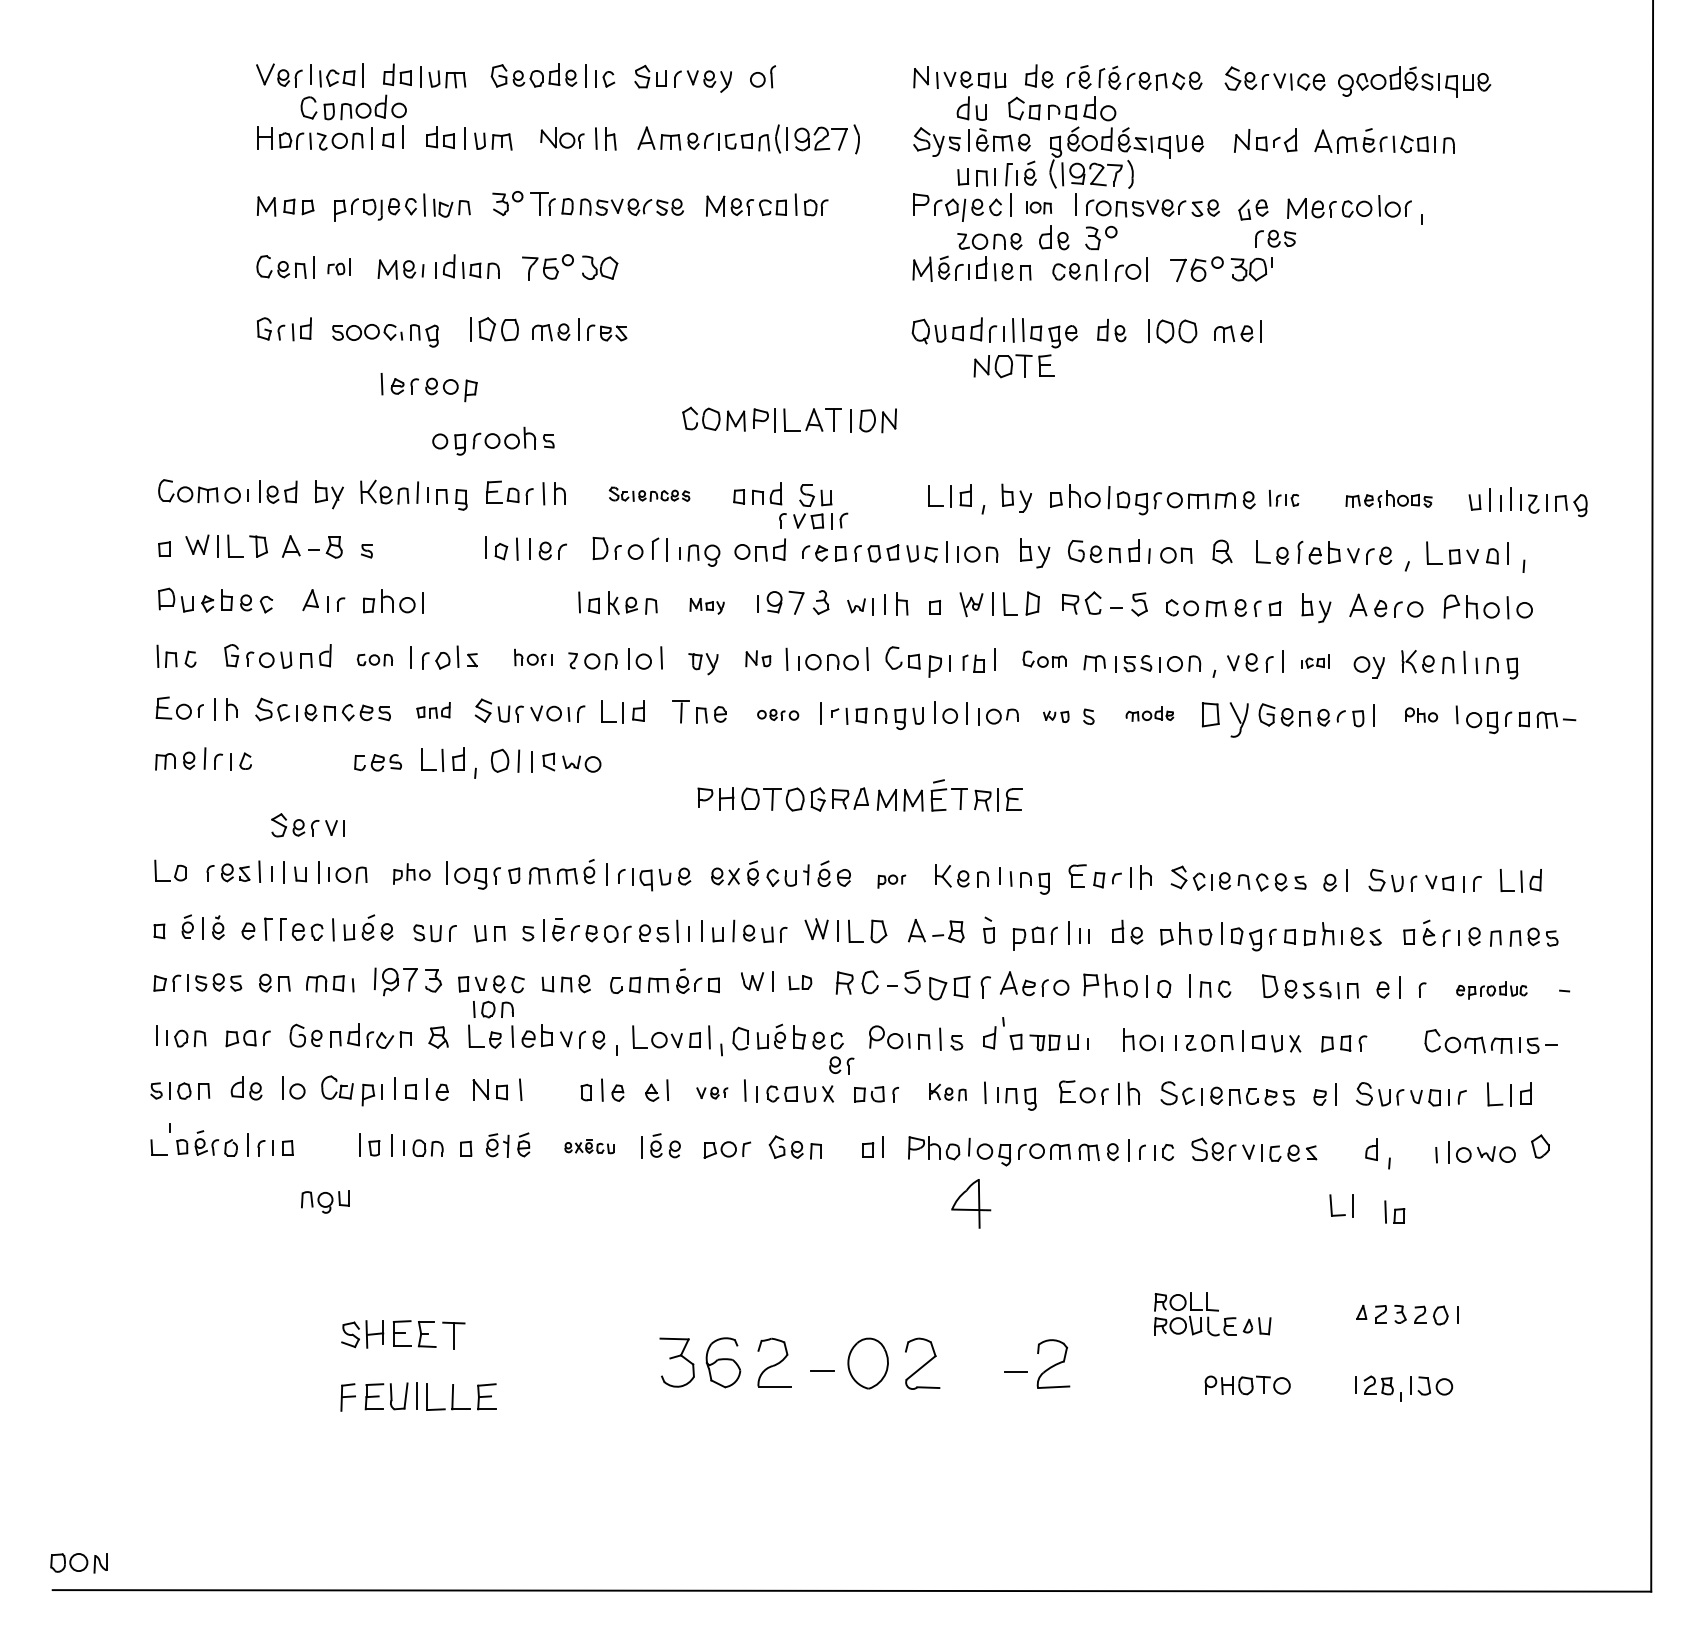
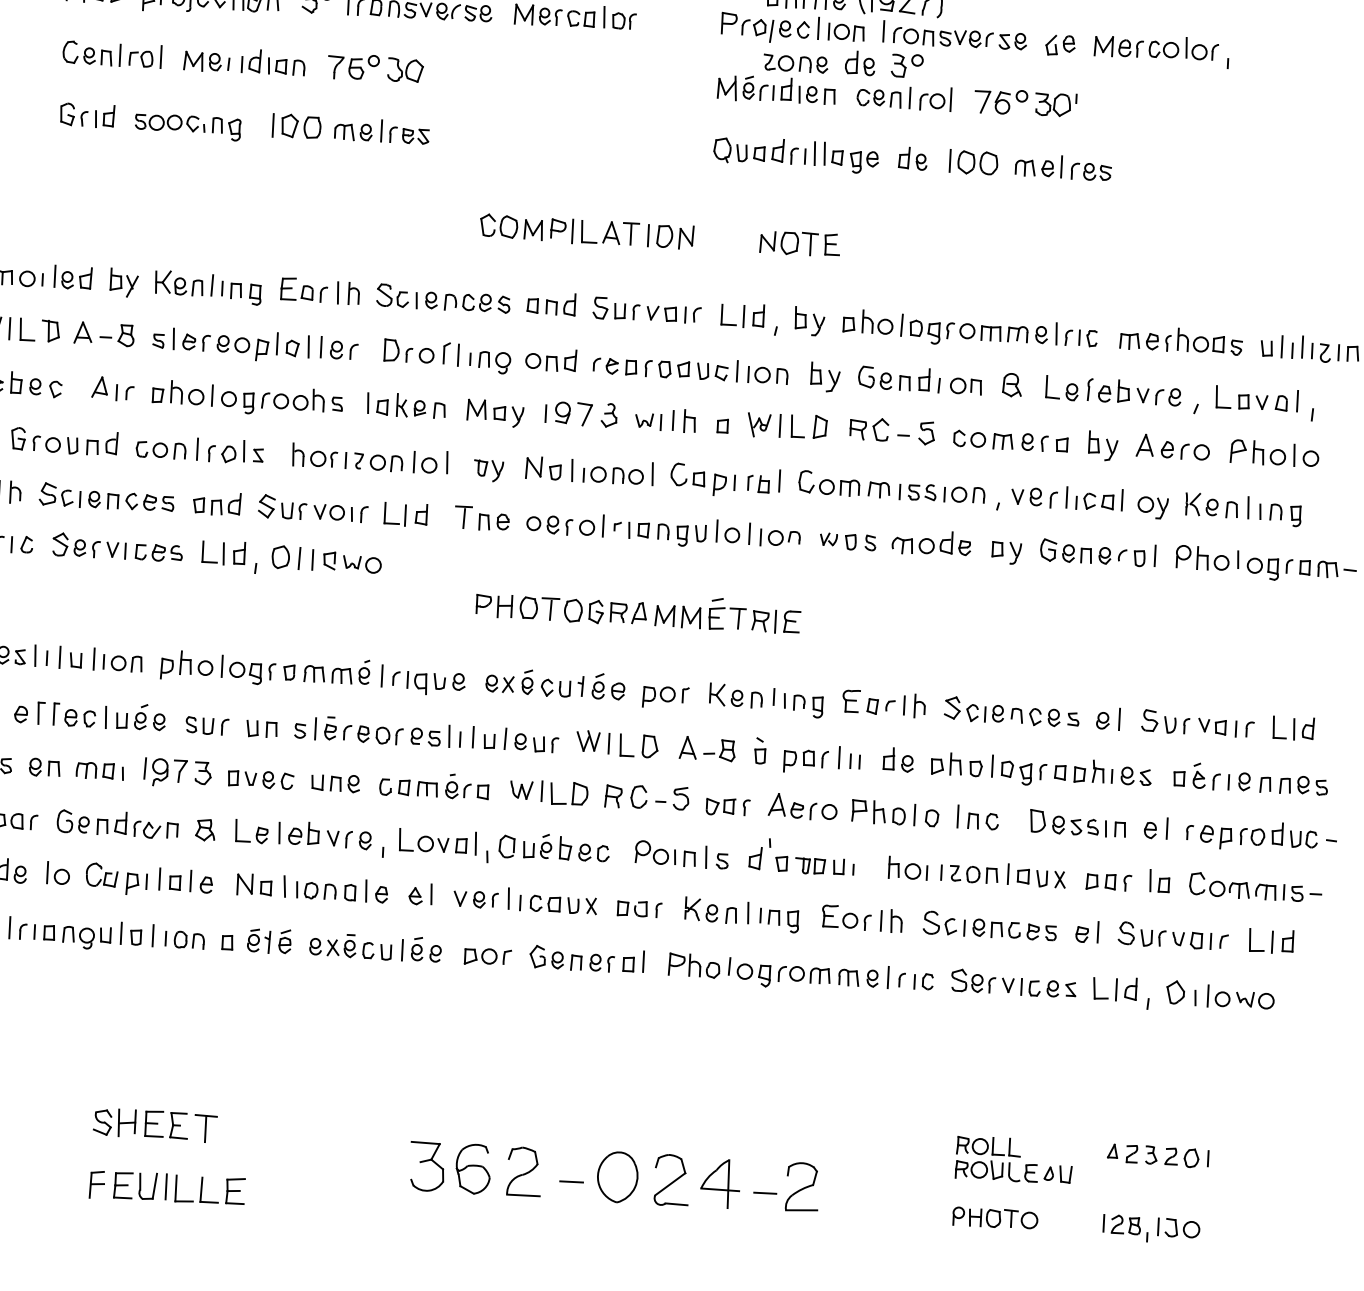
part: (1038, 207) -> (846, 32), size x1.43
part: (1275, 238) -> (1091, 171), moved
part: (338, 266) -> (144, 55), size x1.43
part: (1013, 366) -> (799, 243), moved
part: (428, 387) -> (219, 344), moved
part: (493, 440) -> (282, 400), moved
part: (649, 494) -> (443, 298), size x1.67
part: (1283, 497) -> (1075, 334), size x1.43
part: (1388, 498) -> (1180, 340), size x1.43
part: (813, 520) -> (666, 313), moved
part: (706, 606) -> (494, 413), size x1.67
part: (533, 657) -> (319, 455), size x1.43
part: (758, 658) -> (543, 468), size x1.43
part: (374, 659) -> (160, 449), size x1.43
part: (1044, 659) -> (829, 483), size x1.43
part: (1315, 661) -> (1099, 499), size x1.67
part: (433, 710) -> (216, 503), size x1.43
part: (1149, 713) -> (931, 542), size x1.67
part: (777, 714) -> (560, 524), size x1.67
part: (1421, 714) -> (1202, 557), size x1.67
part: (1055, 716) -> (837, 541), size x1.43
part: (1225, 719) -> (1006, 552), size x0.62
part: (307, 825) -> (88, 546), moved
part: (411, 873) -> (186, 665), size x1.43
part: (891, 881) -> (665, 697), size x1.67
part: (800, 982) -> (569, 793), size x1.67
part: (959, 987) -> (727, 806), size x0.71
part: (1491, 990) -> (1258, 836), size x1.67
part: (493, 1009) -> (316, 890), moved
part: (841, 1065) -> (601, 963), moved
part: (948, 1091) -> (711, 909), size x1.43
part: (712, 1092) -> (476, 898), size x1.43
part: (589, 1146) -> (350, 946), size x1.67
part: (1540, 1146) -> (1175, 992), moved
part: (325, 1201) -> (86, 937), moved
part: (971, 1203) -> (720, 1183), moved
part: (1332, 1205) -> (1095, 988), moved
part: (1394, 1211) -> (1159, 880), moved
part: (1212, 1314) -> (1014, 1160), moved

